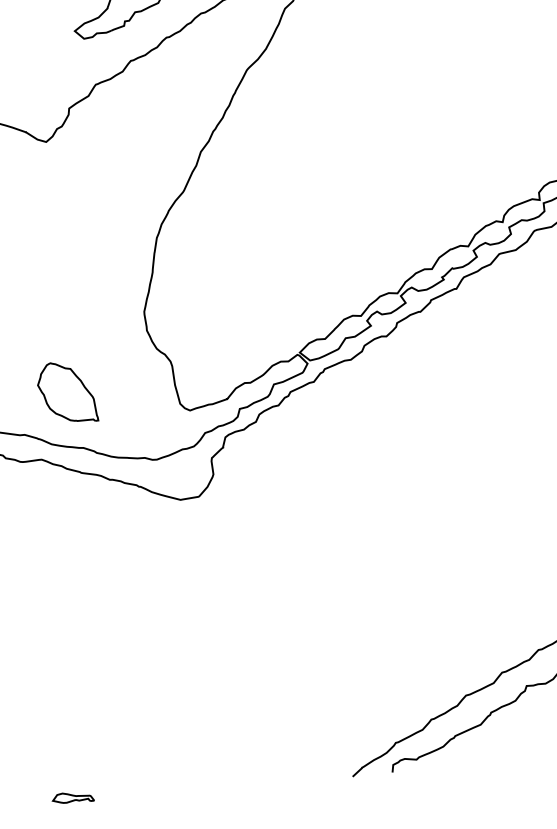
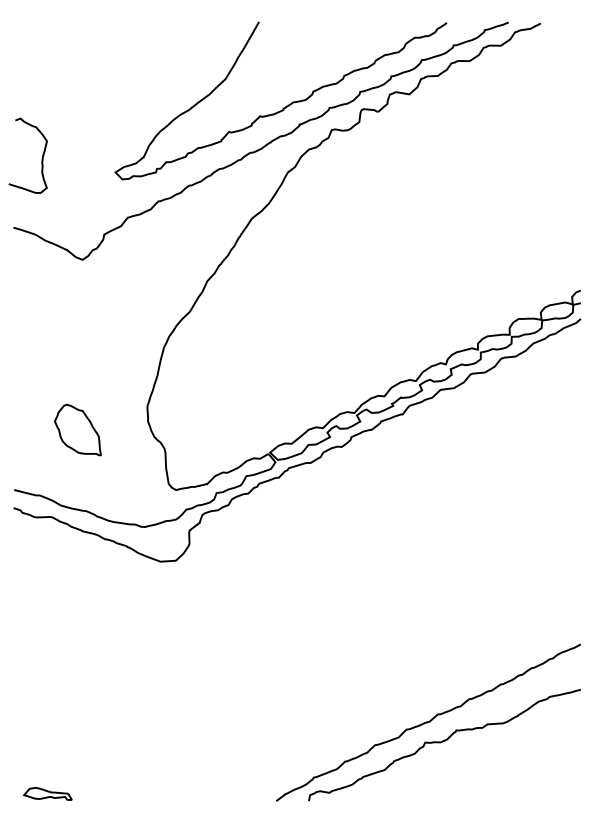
part: (66, 392) -> (77, 429), moved
part: (72, 797) -> (47, 793), size x1.43

